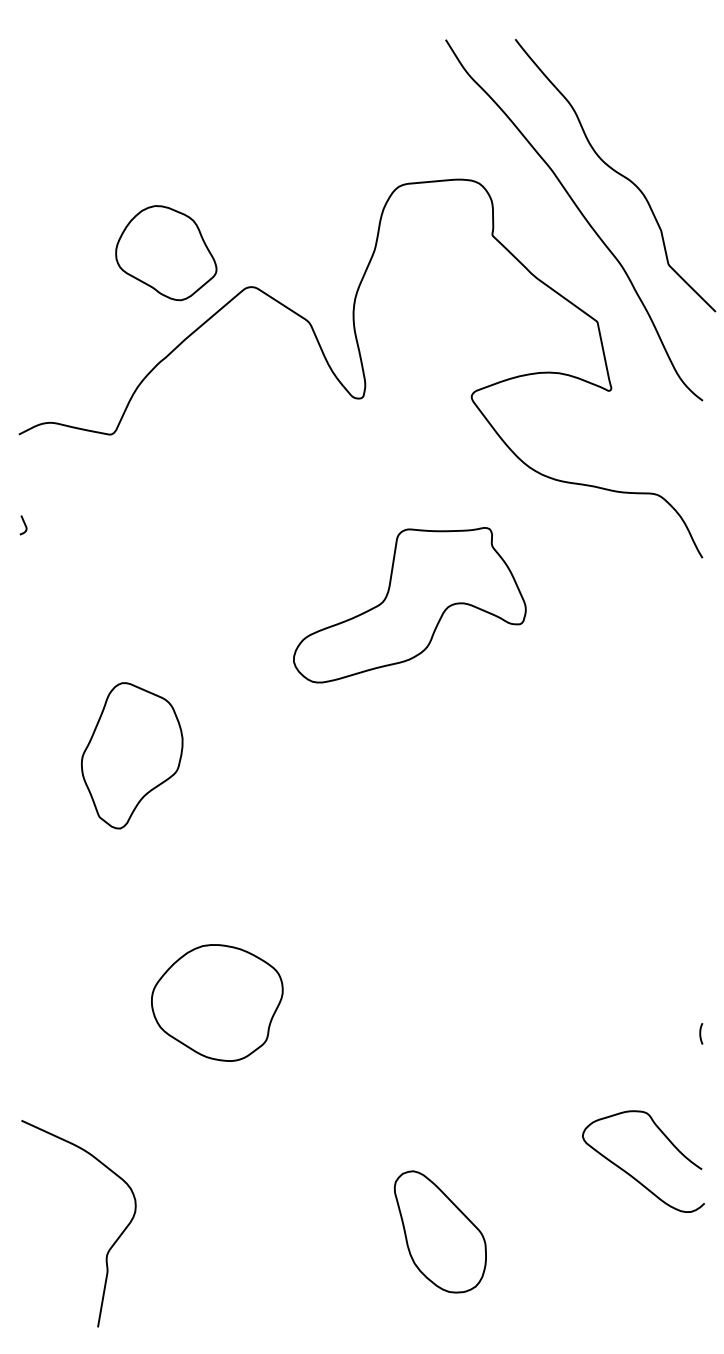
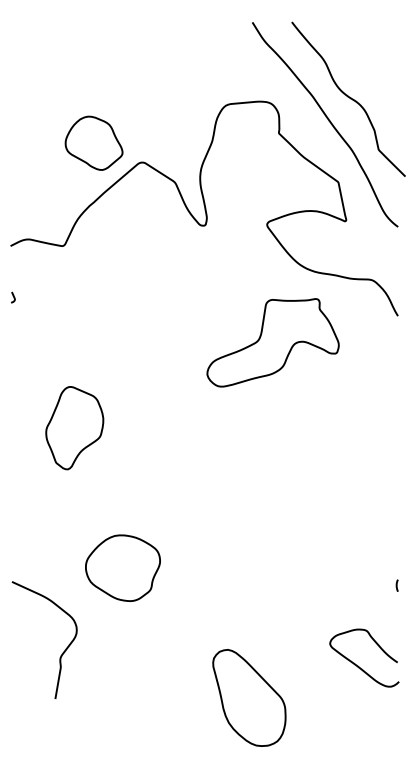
part: (408, 604) -> (272, 342), moved
part: (440, 1231) -> (249, 697), size x1.4
curve: (110, 1245) -> (62, 652), moved

